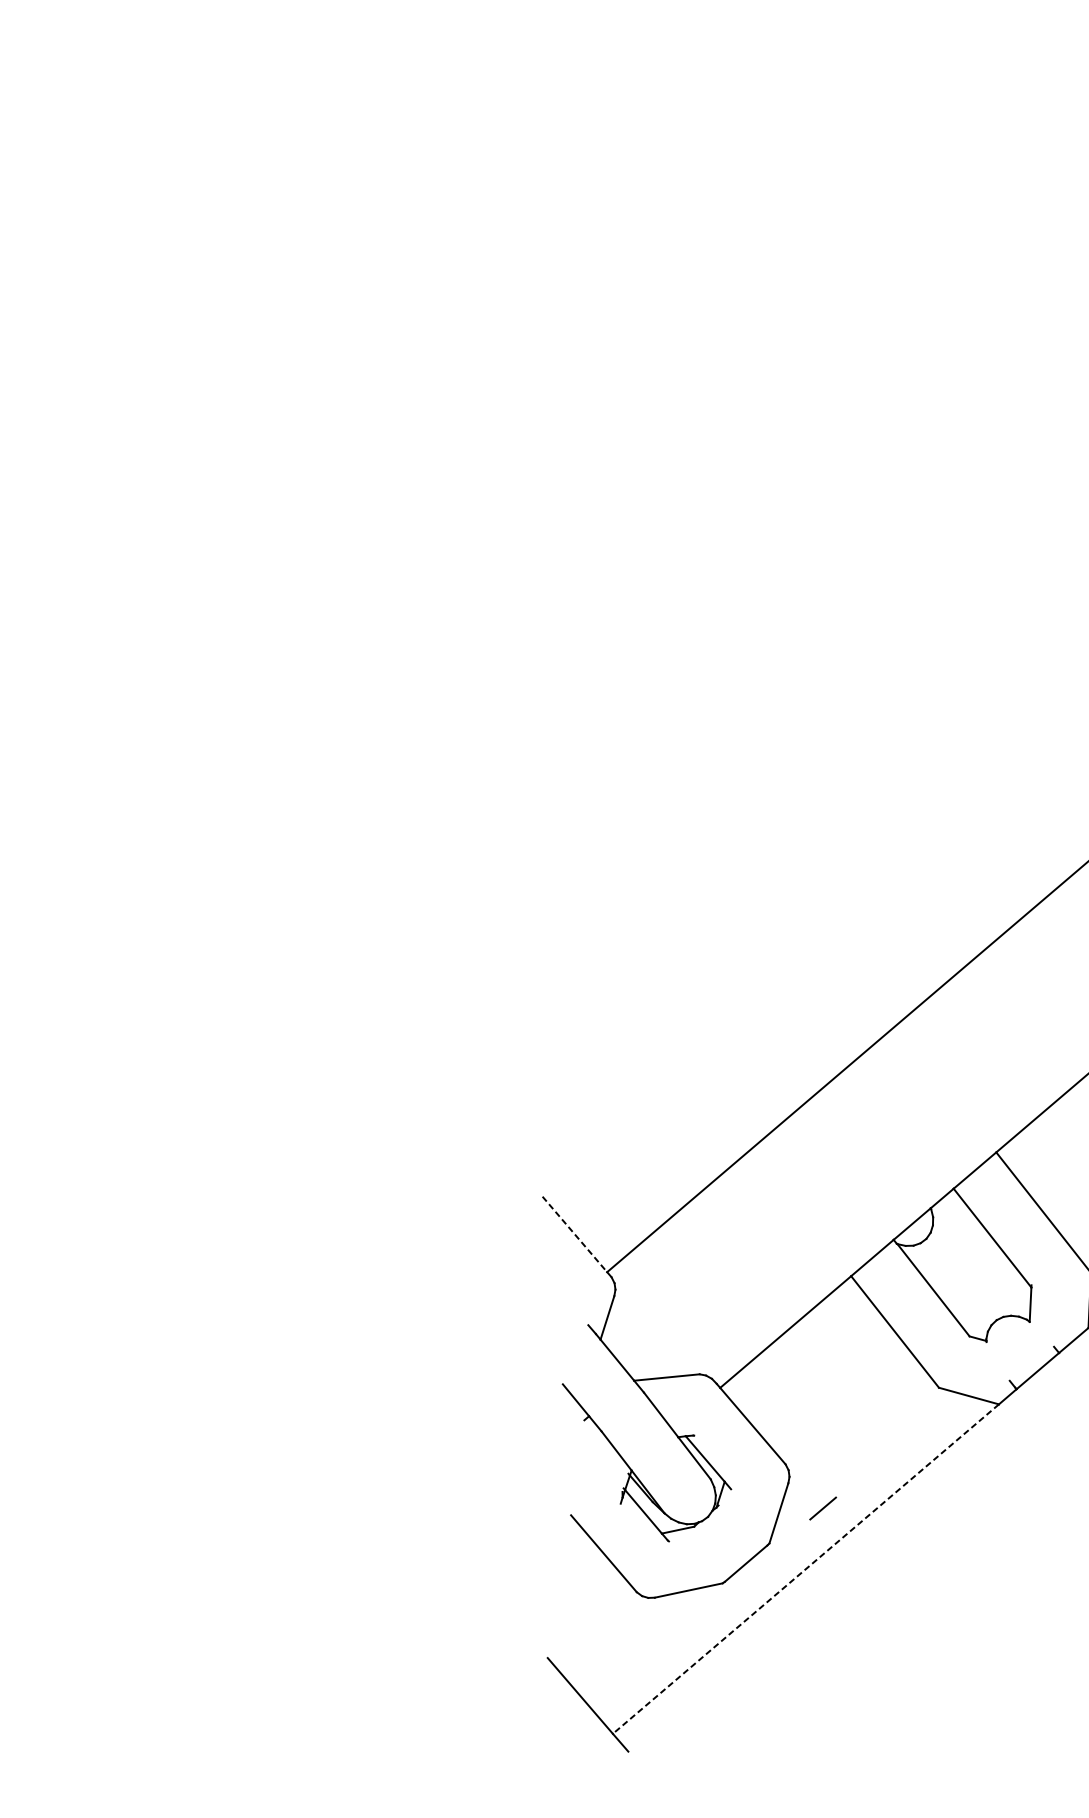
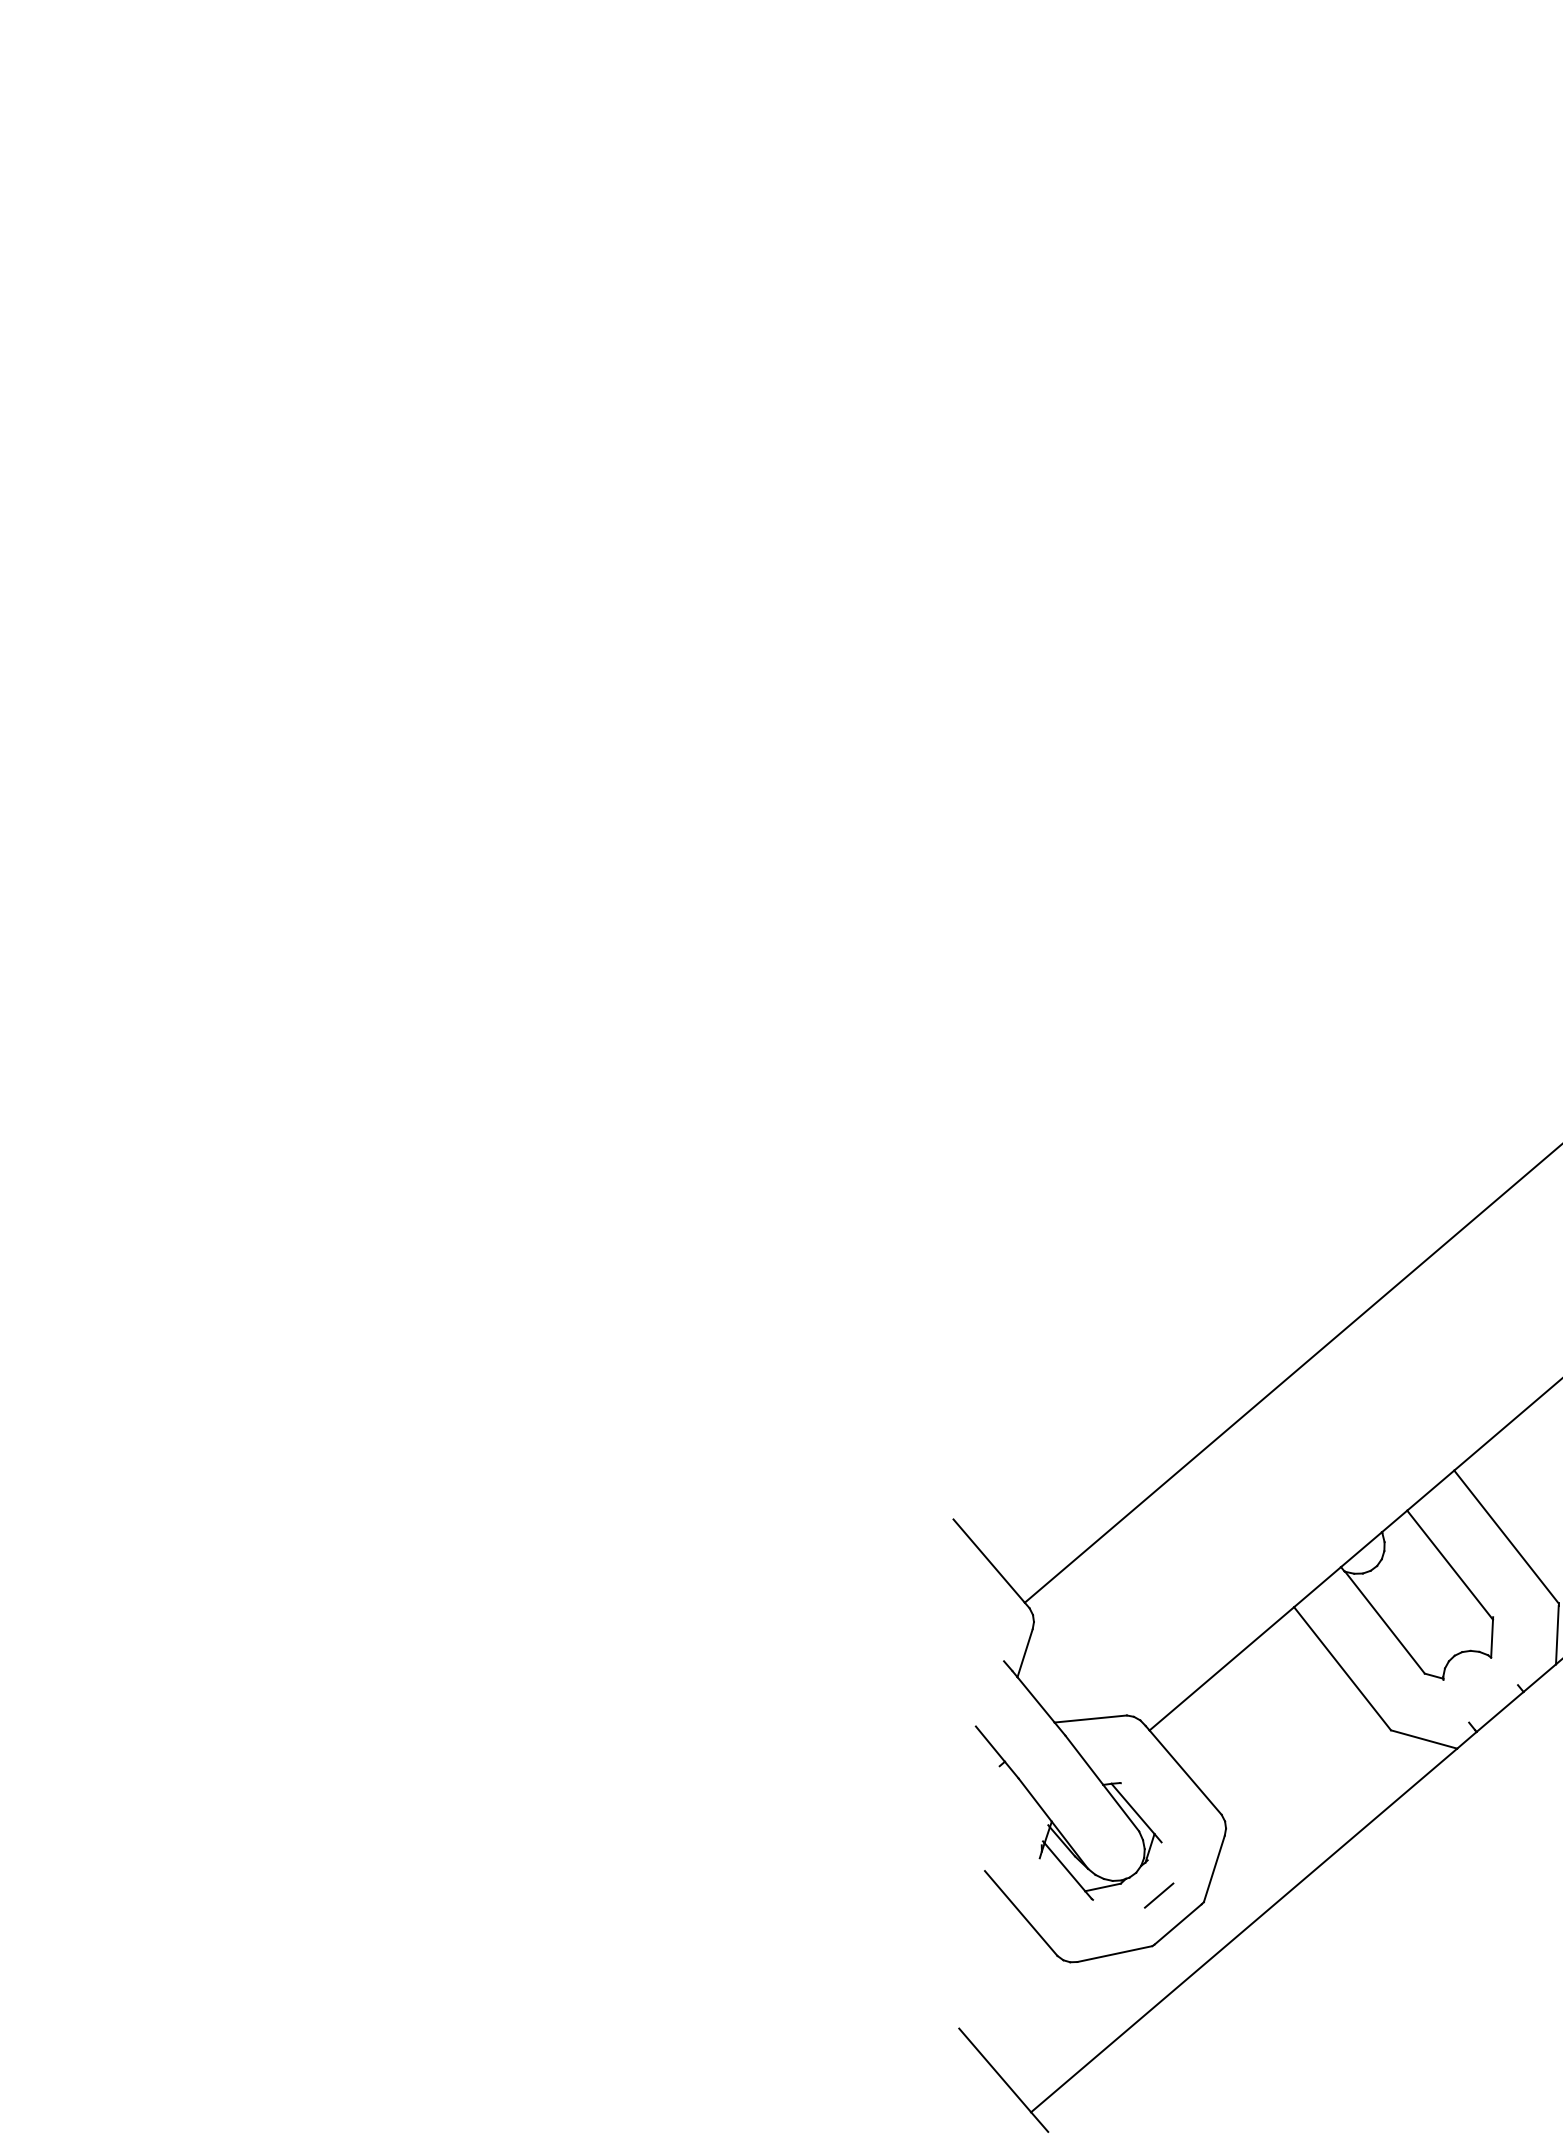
line: (575, 1234) -> (989, 1561), dashed -> solid
line: (822, 1508) -> (1158, 1895), moved
line: (805, 1569) -> (1243, 1930), dashed -> solid

